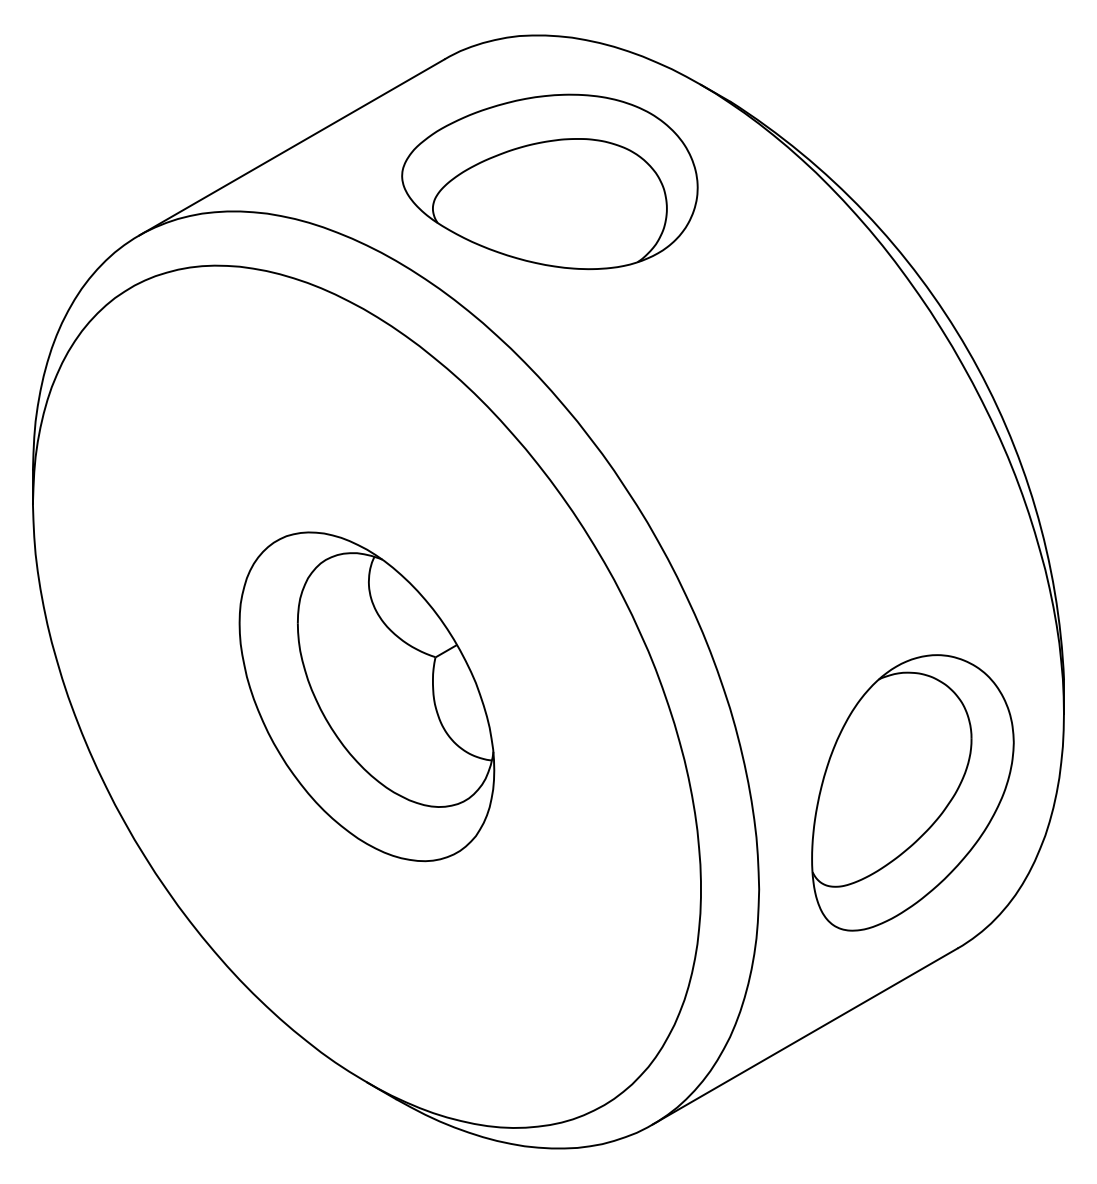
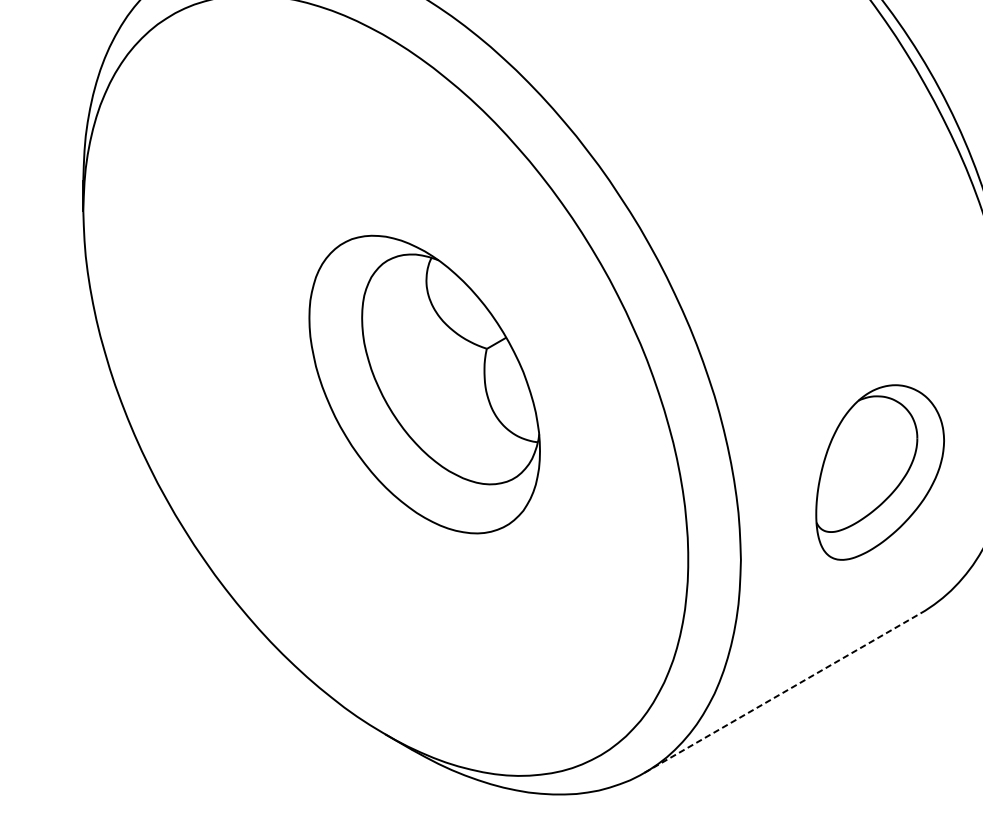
part: (366, 696) -> (424, 384), moved
part: (912, 792) -> (879, 472), size x0.7
line: (805, 1036) -> (782, 693), solid -> dashed

